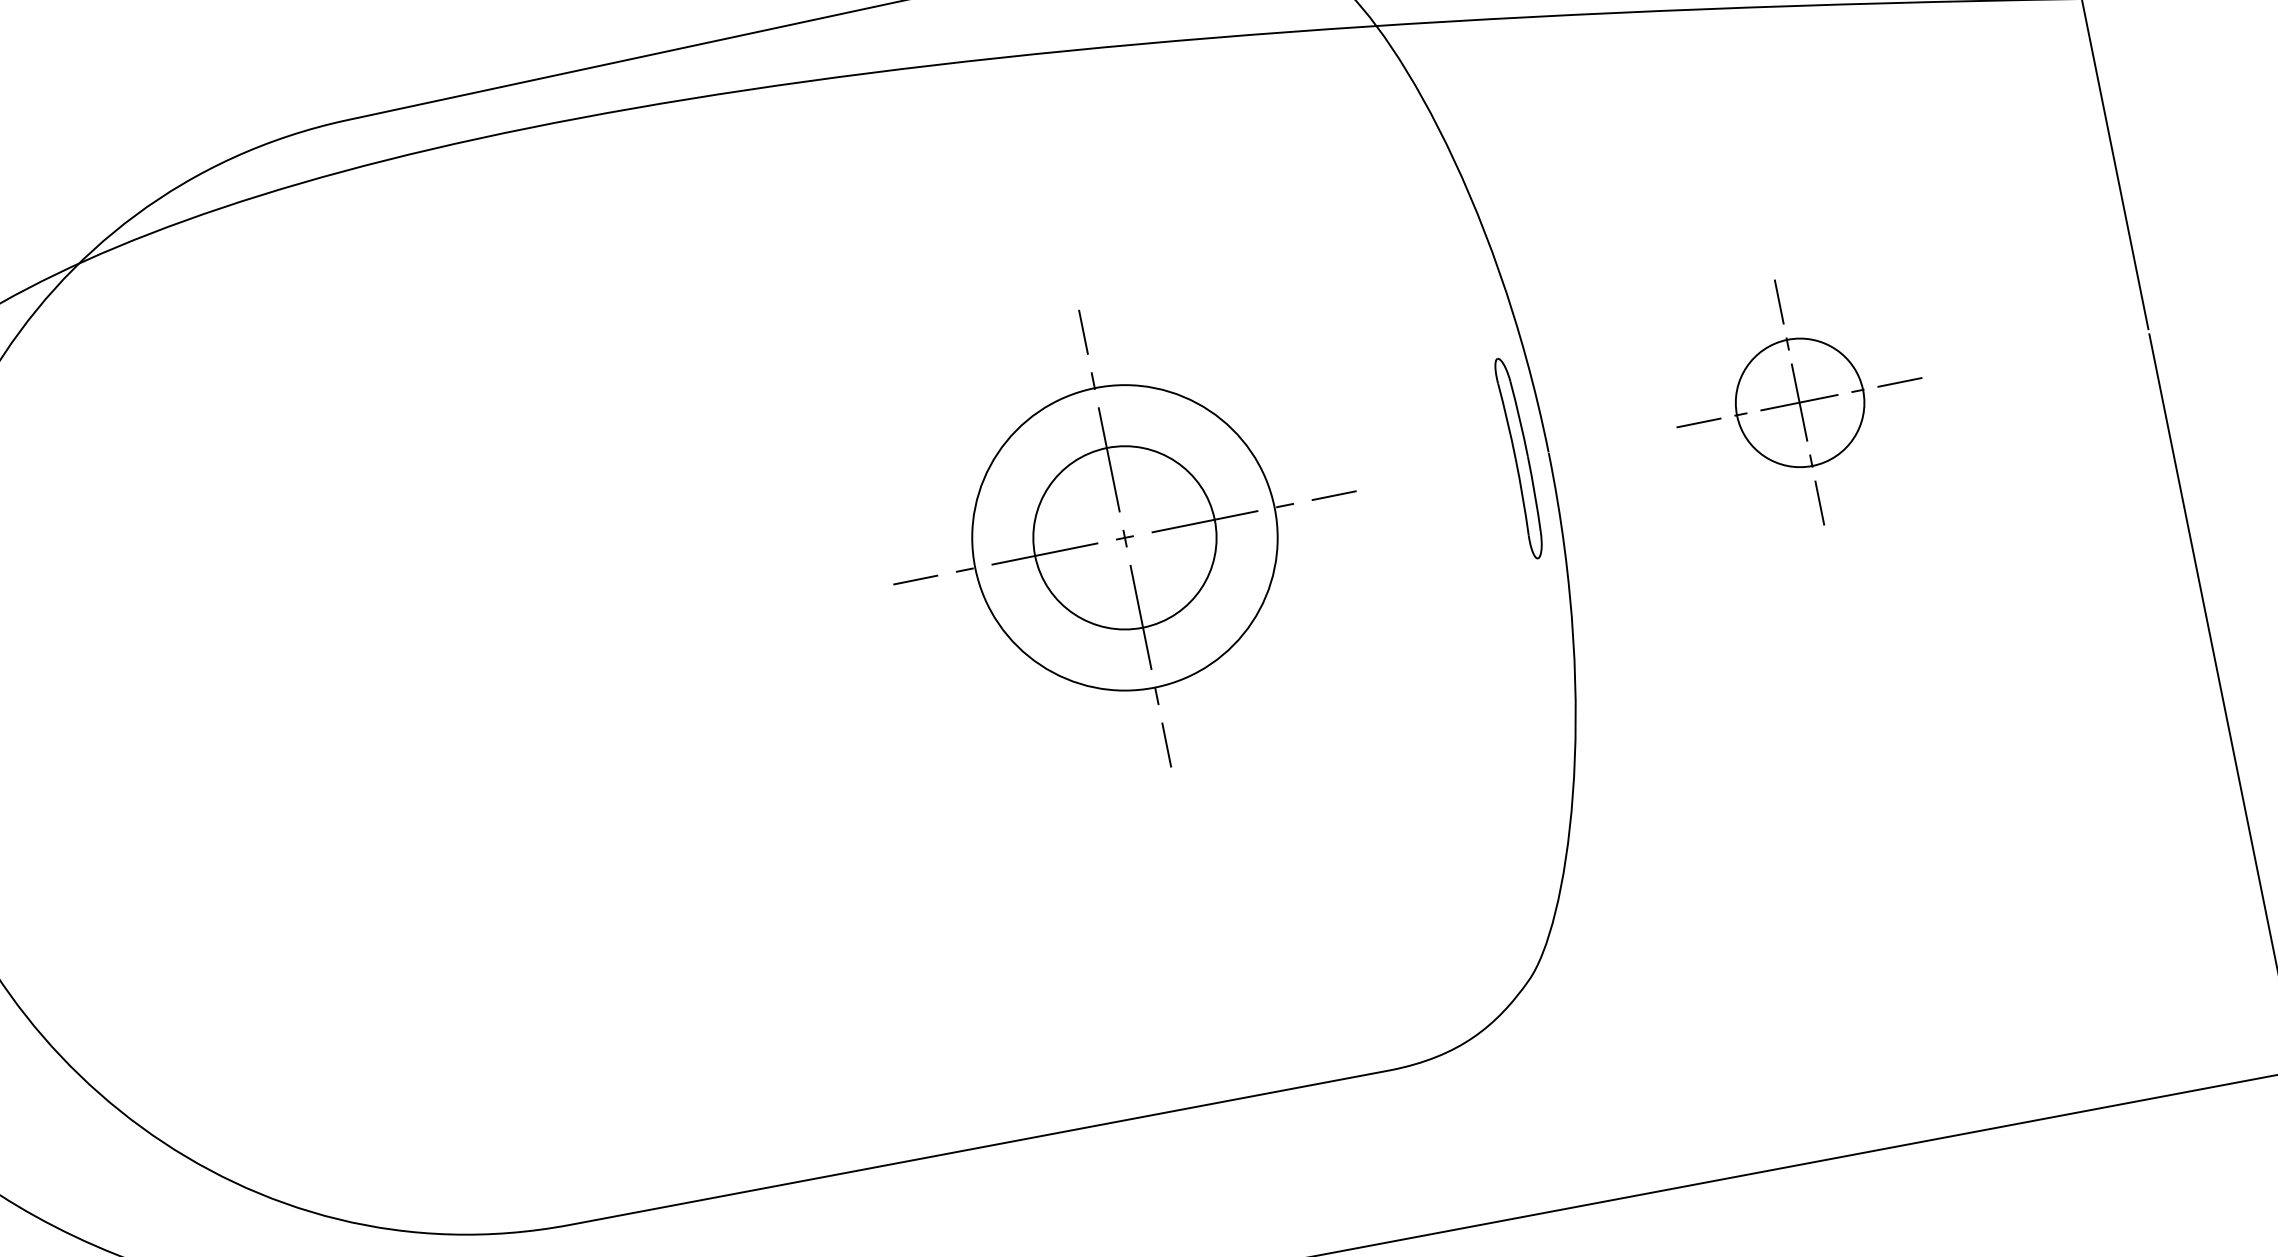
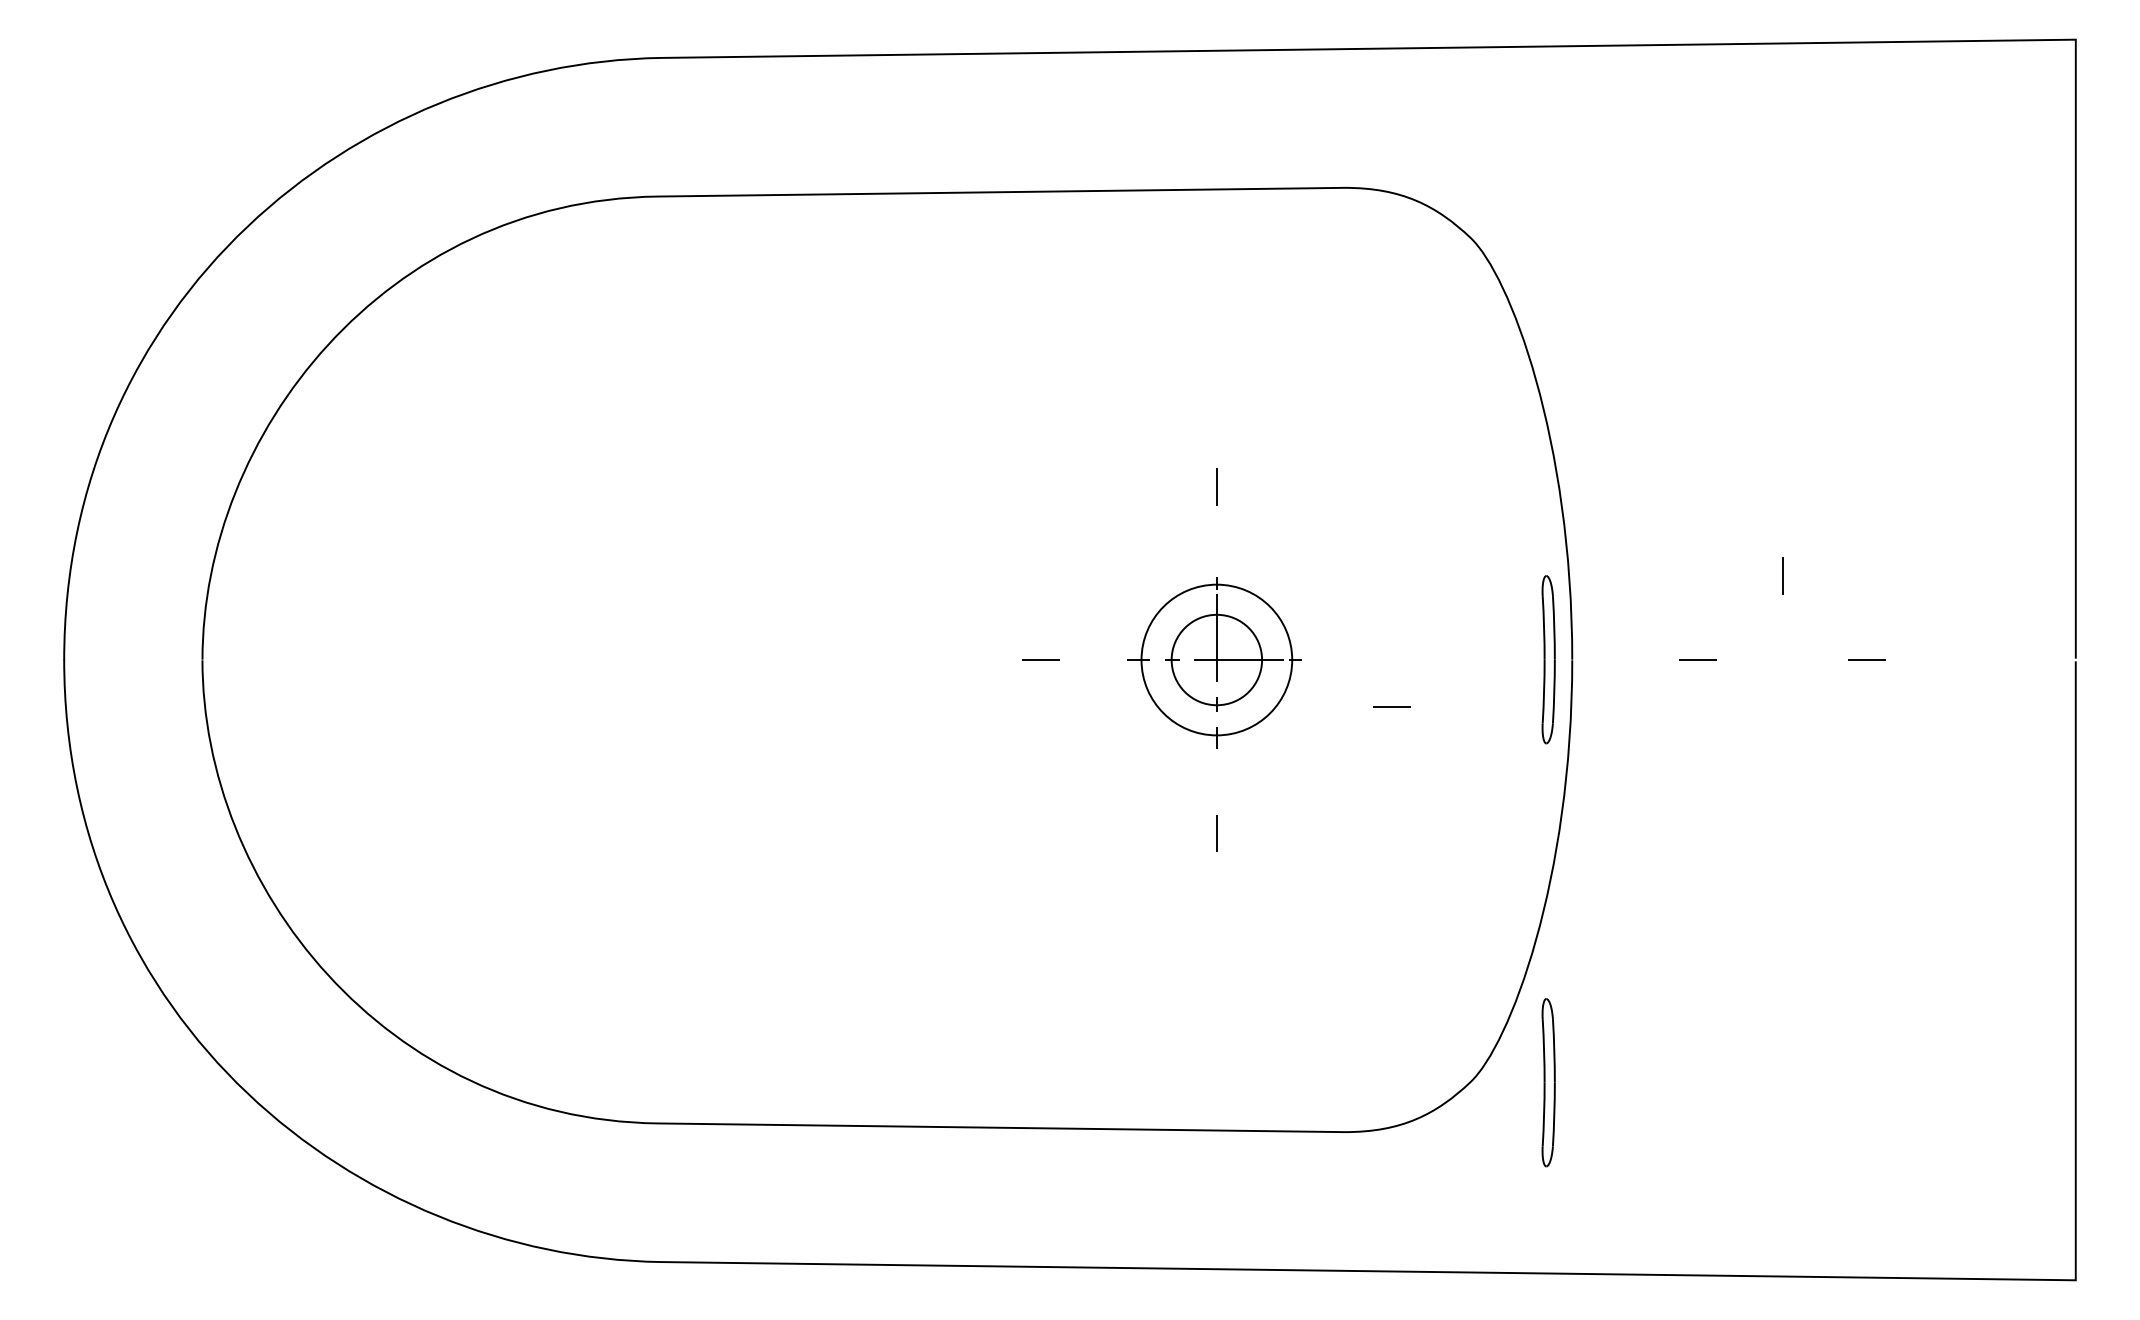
part: (1799, 402) -> (1782, 660), removed
line: (1333, 495) -> (1391, 706), moved
line: (1819, 502) -> (1782, 744), removed
part: (1124, 538) -> (1216, 660), size x0.6
part: (1621, 962) -> (1548, 1082), added

